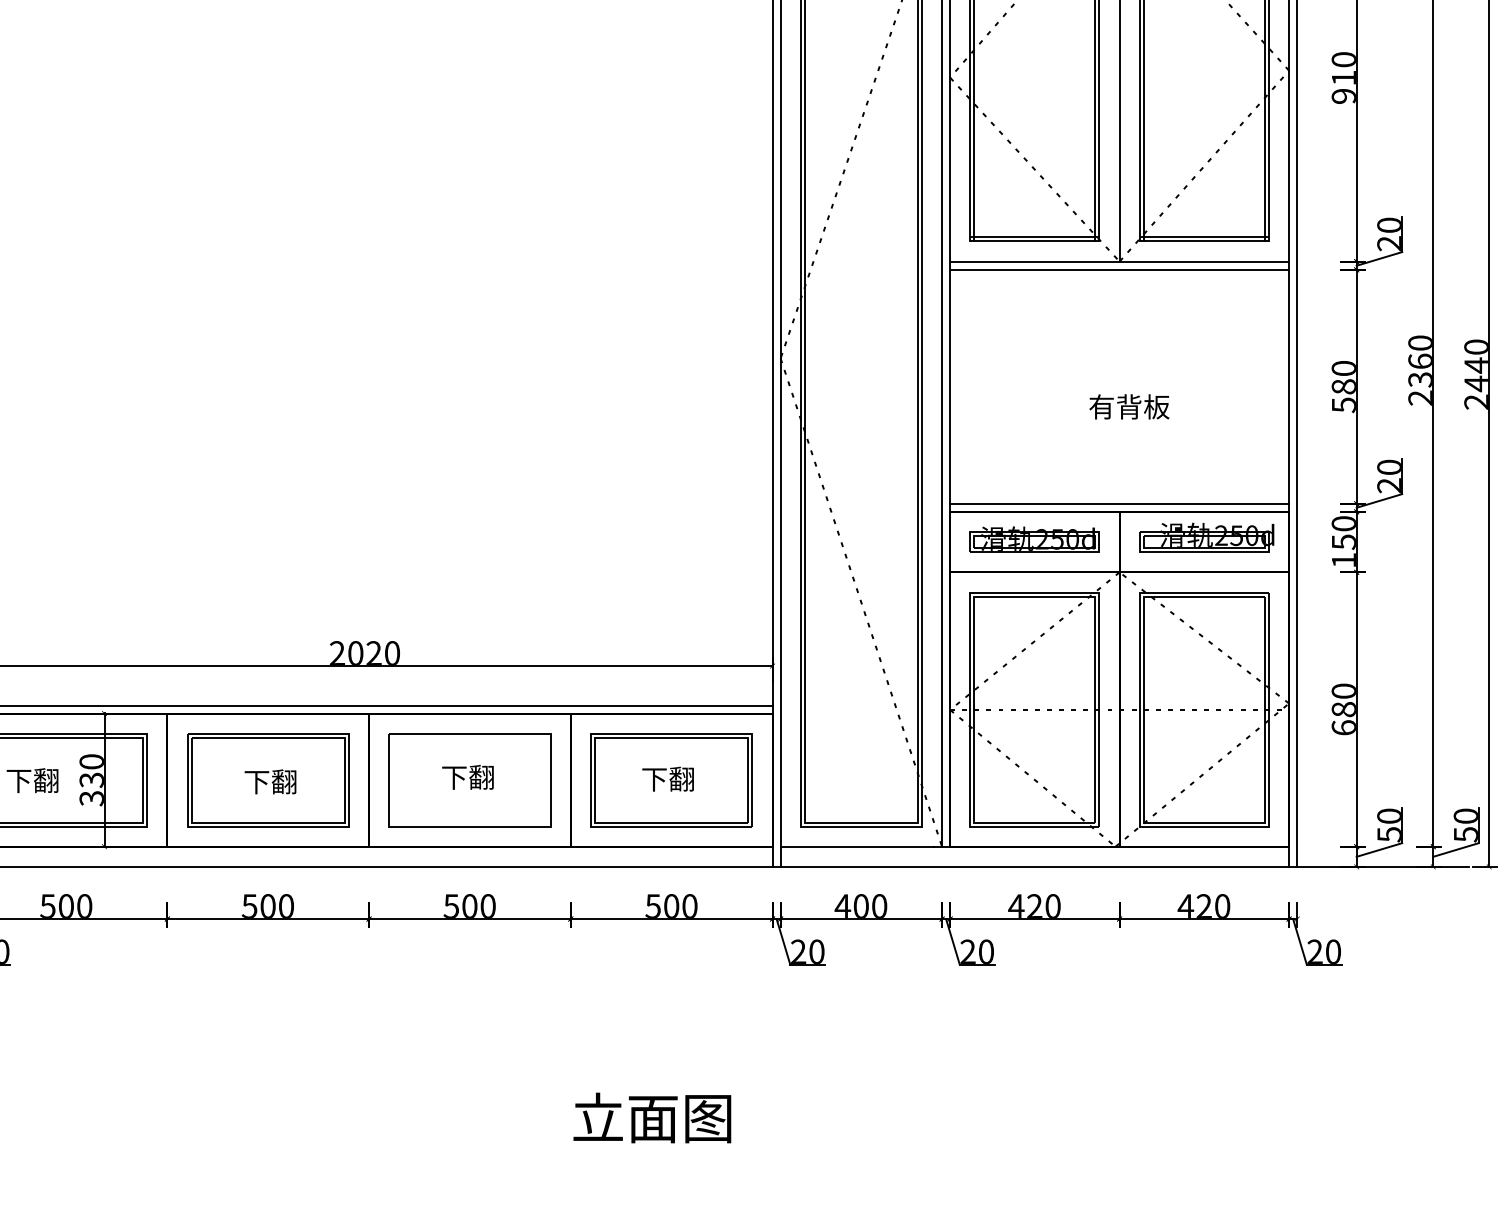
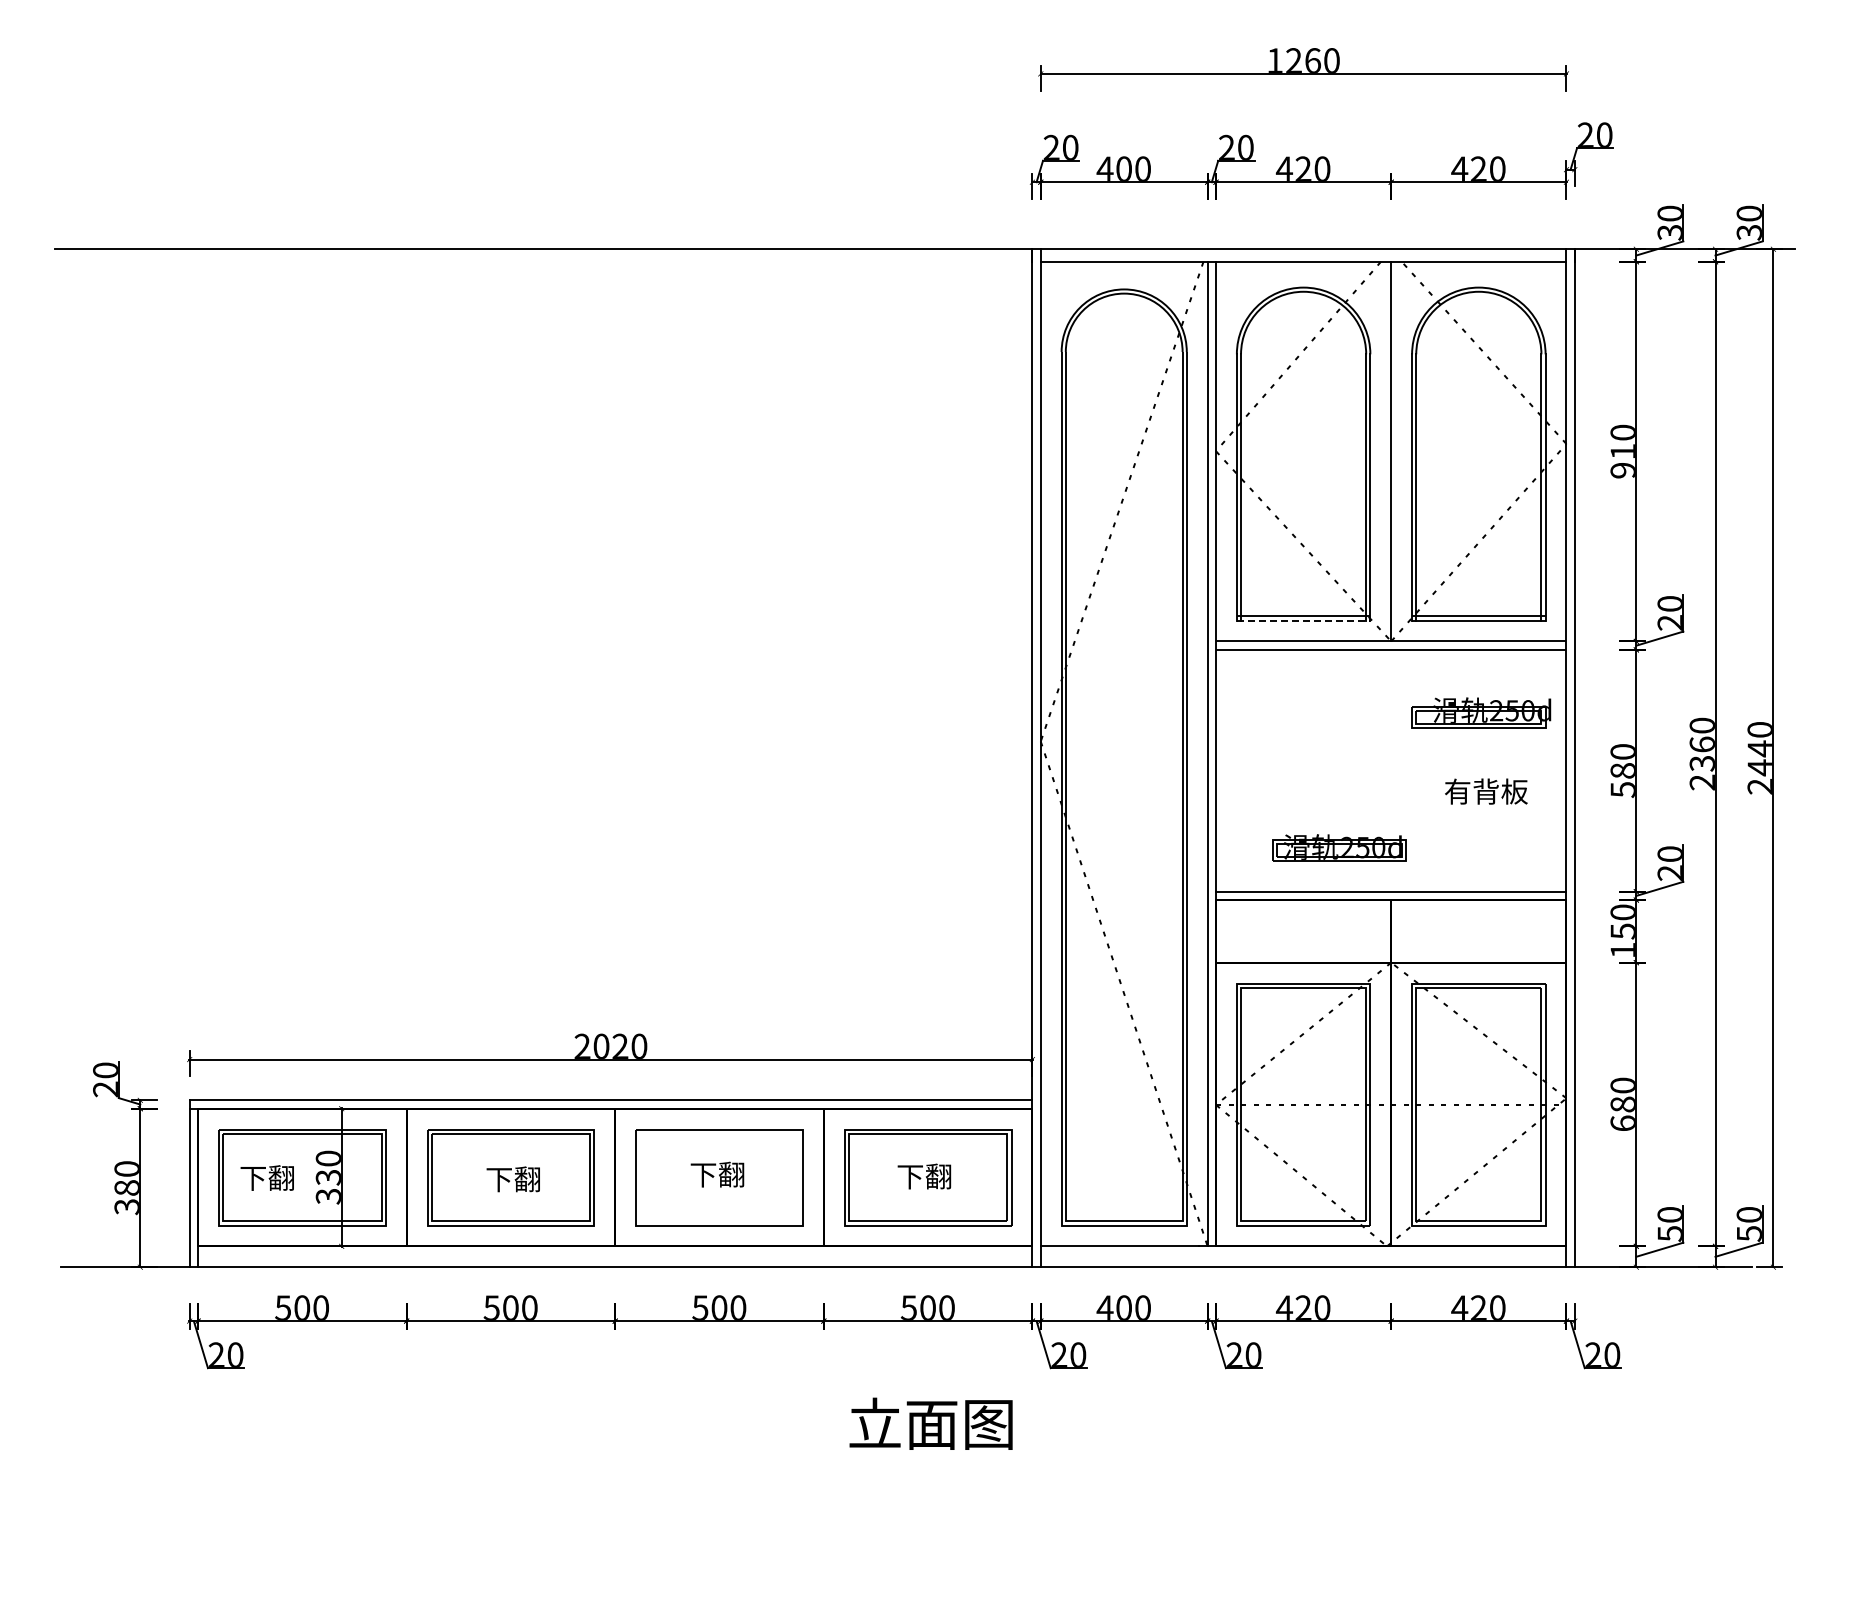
line: (1034, 241) -> (1303, 620), solid -> dashed
text: (1129, 406) -> (1486, 791), moved
part: (1206, 537) -> (1481, 712), moved
part: (1034, 539) -> (1339, 847), moved
text: (651, 1117) -> (930, 1423), moved

